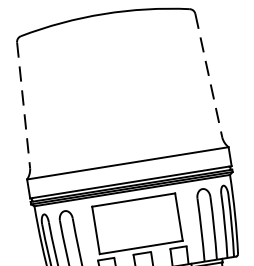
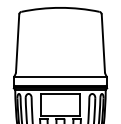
line: (209, 76) -> (103, 43), dashed -> solid
line: (23, 105) -> (17, 43), dashed -> solid

